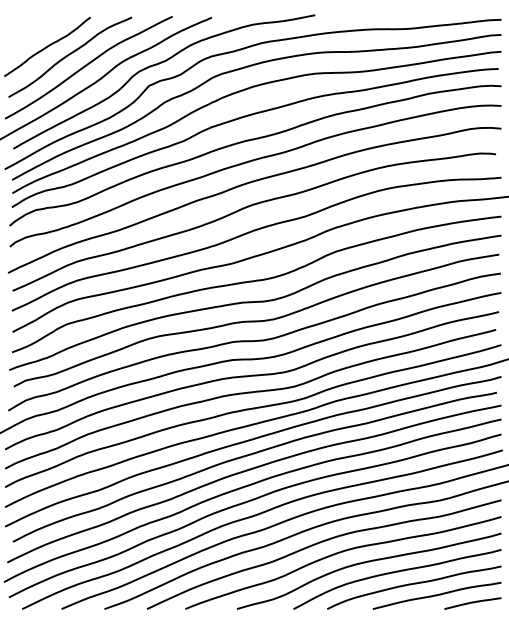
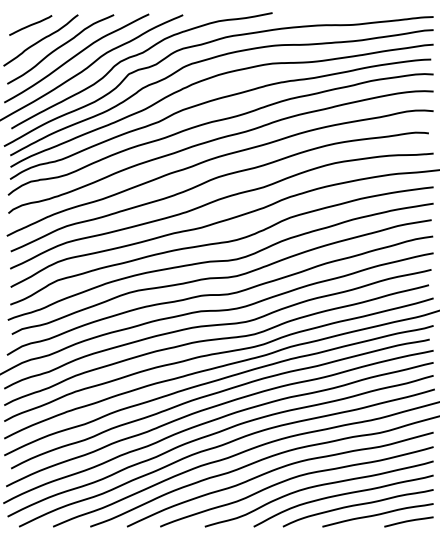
line: (35, 29) -> (30, 25), added

